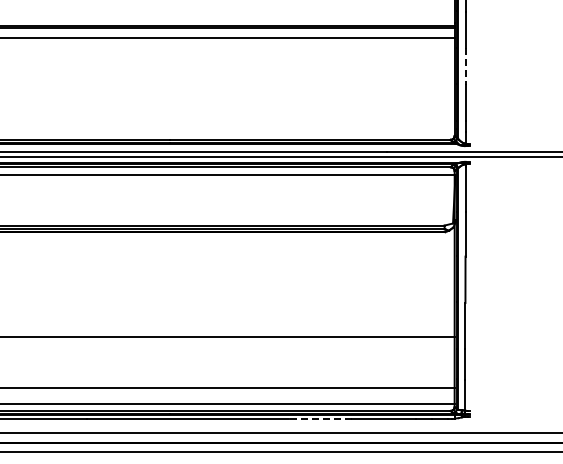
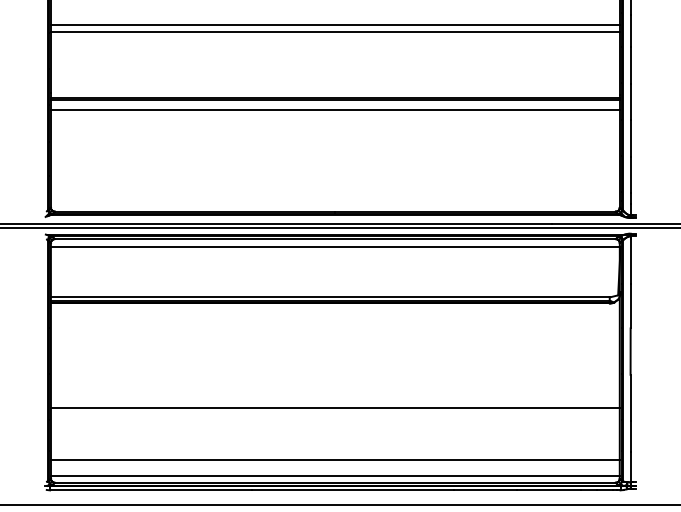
line: (465, 66) -> (630, 138), dashed -> solid
line: (320, 418) -> (485, 490), dashed -> solid

